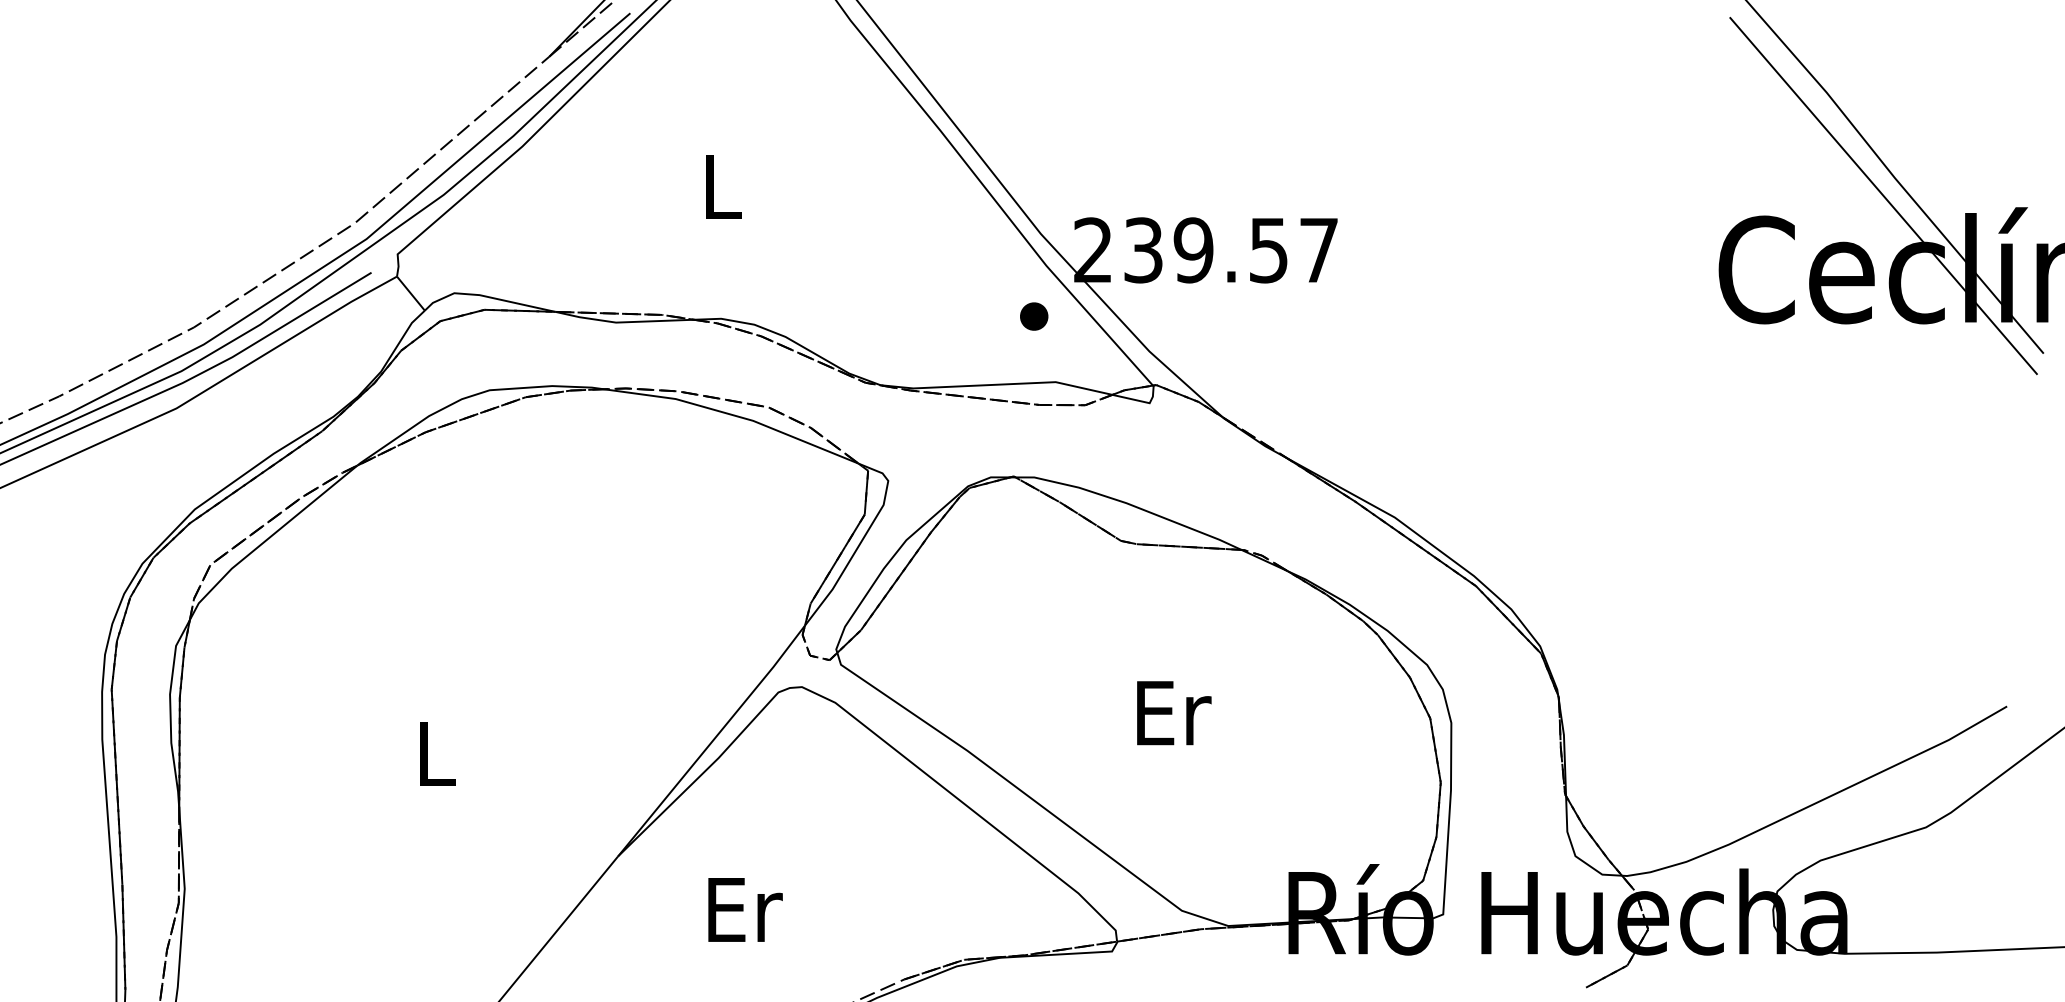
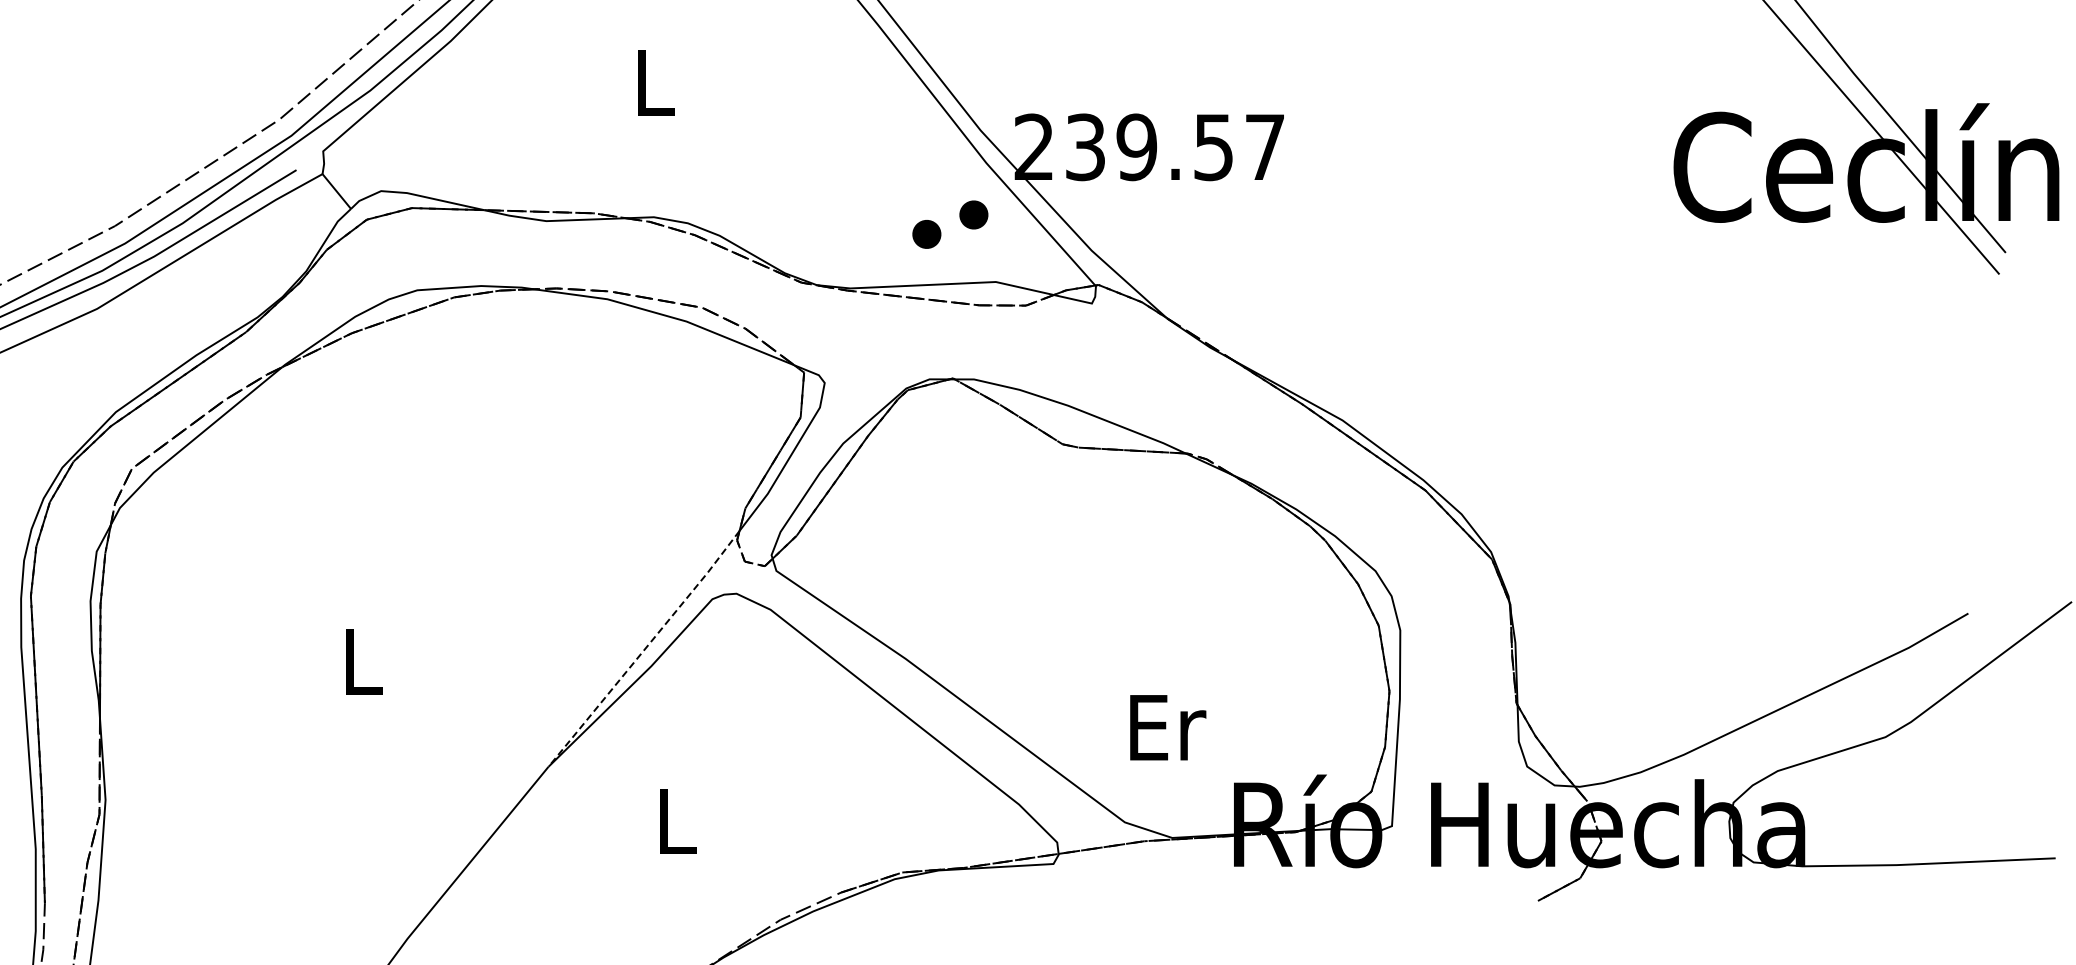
part: (988, 335) -> (927, 234), added
text: (1174, 713) -> (1168, 728), moved
line: (712, 741) -> (645, 649), solid -> dashed
text: (745, 909) -> (678, 821), Er -> L

